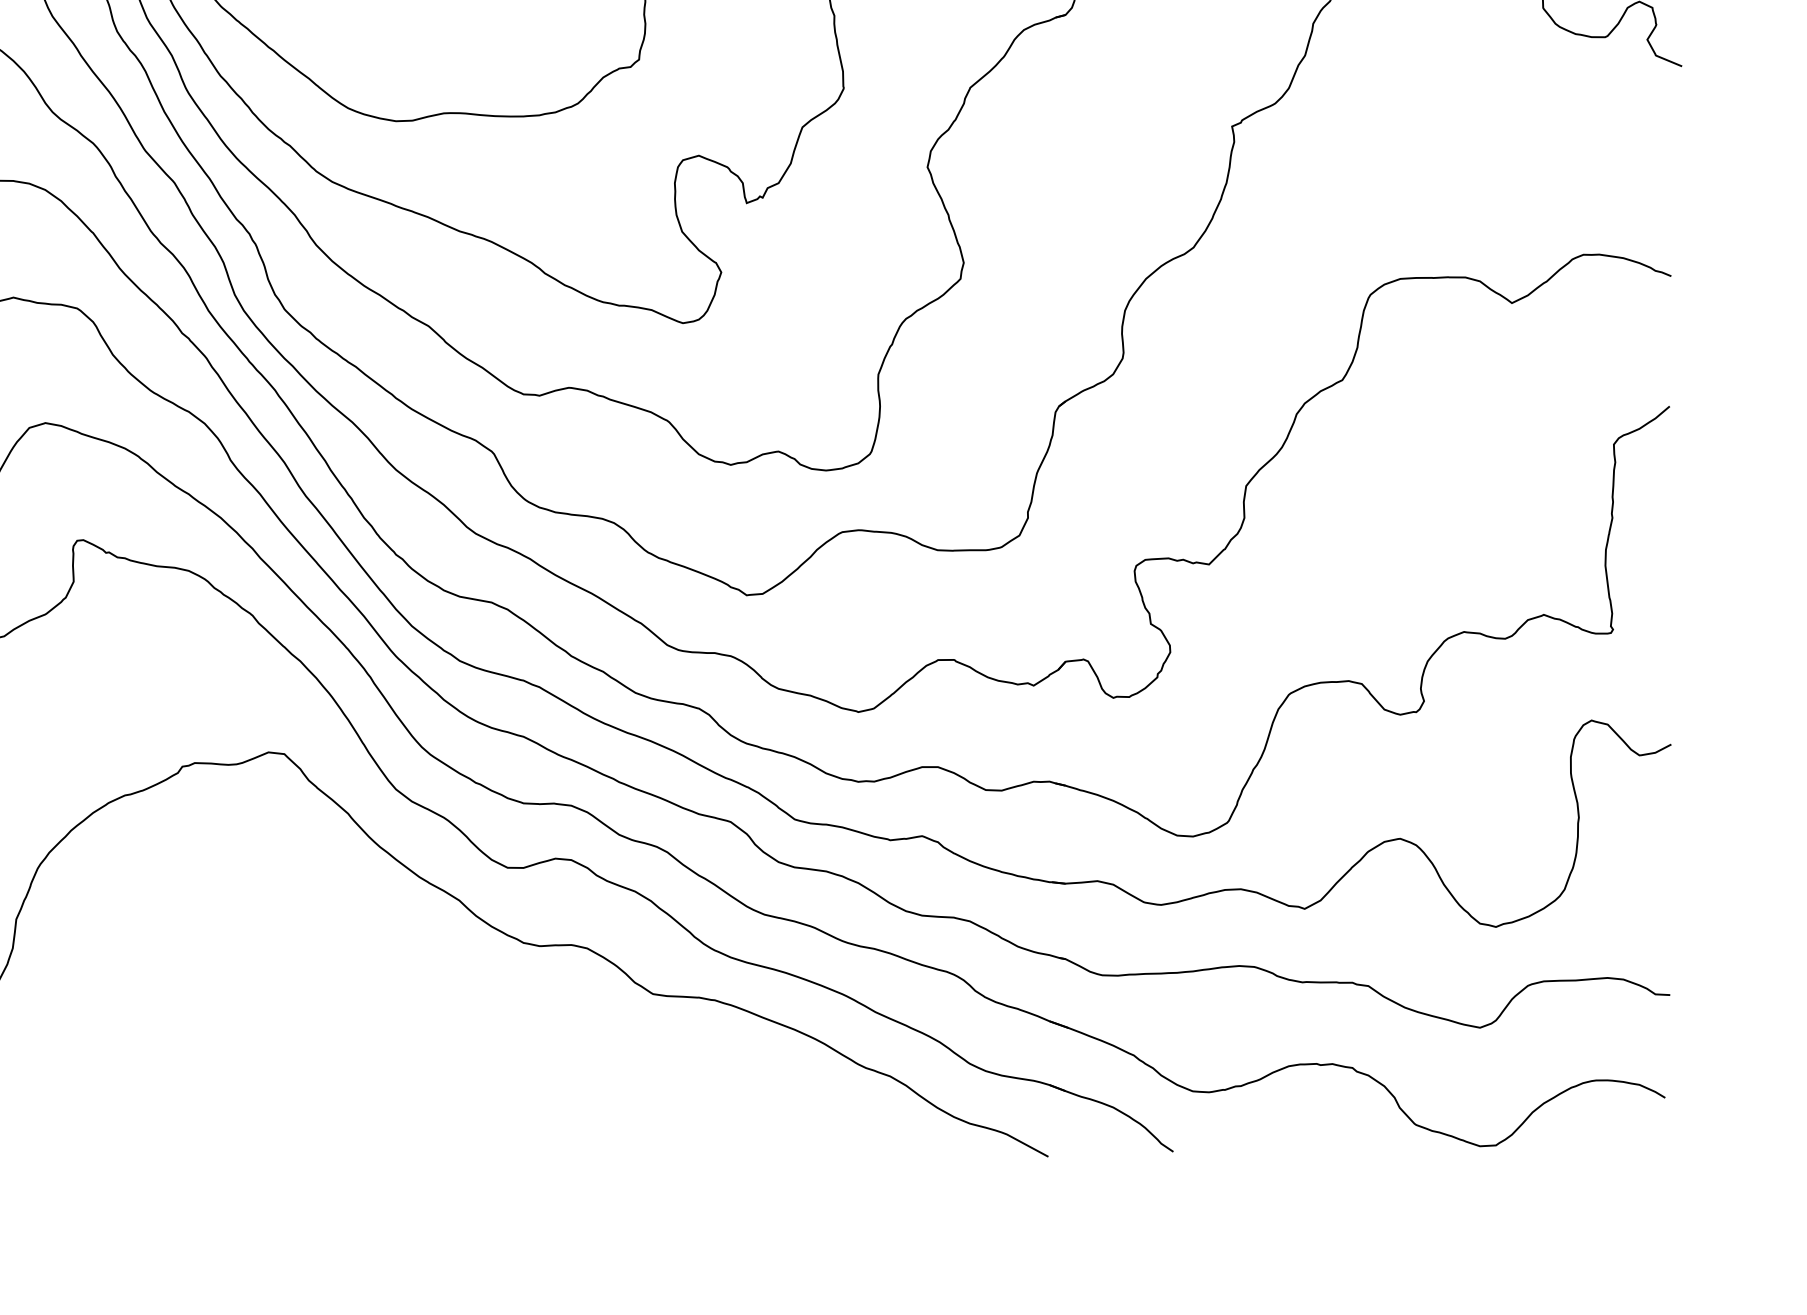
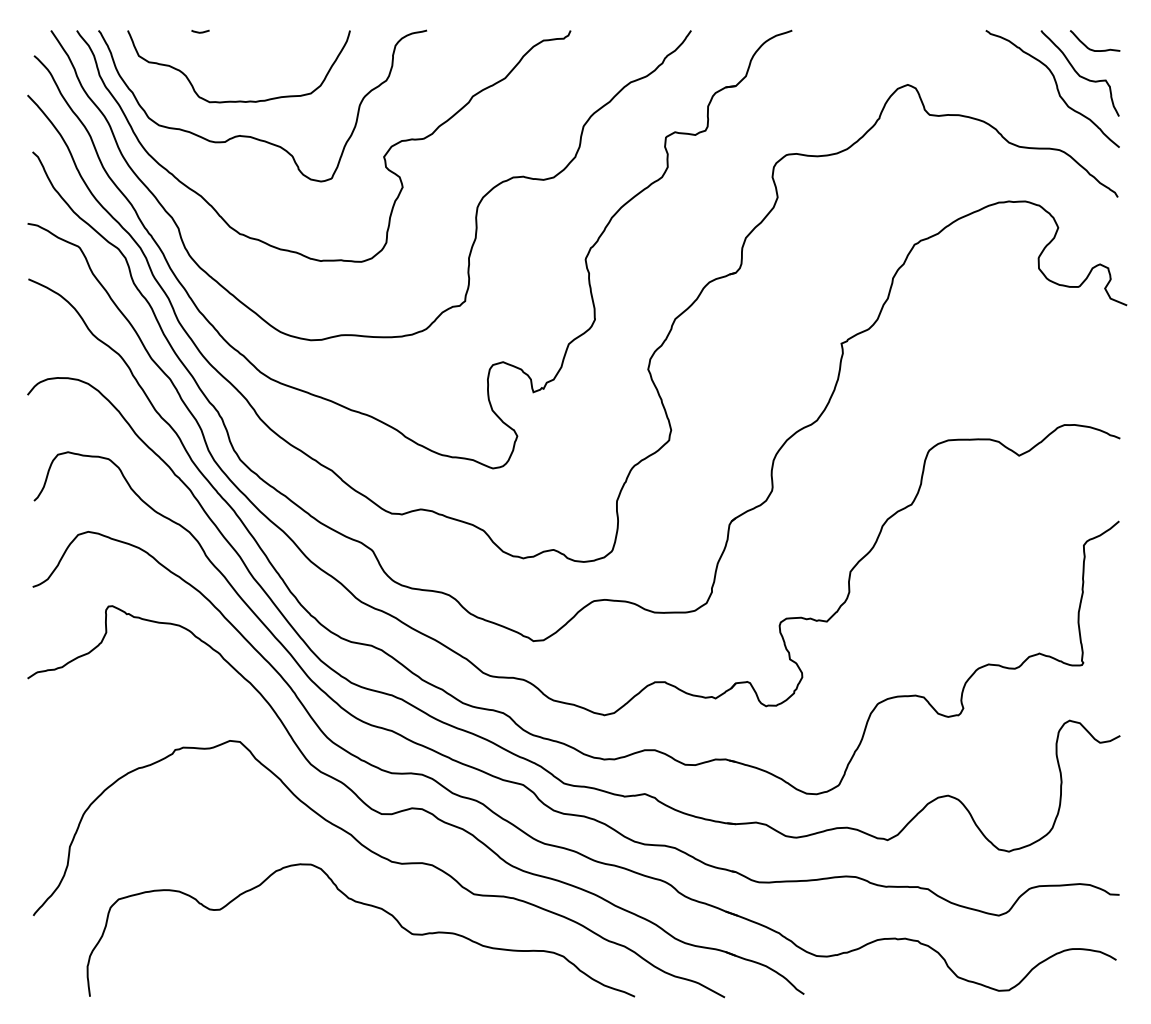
curve: (482, 1011) -> (365, 905), added

